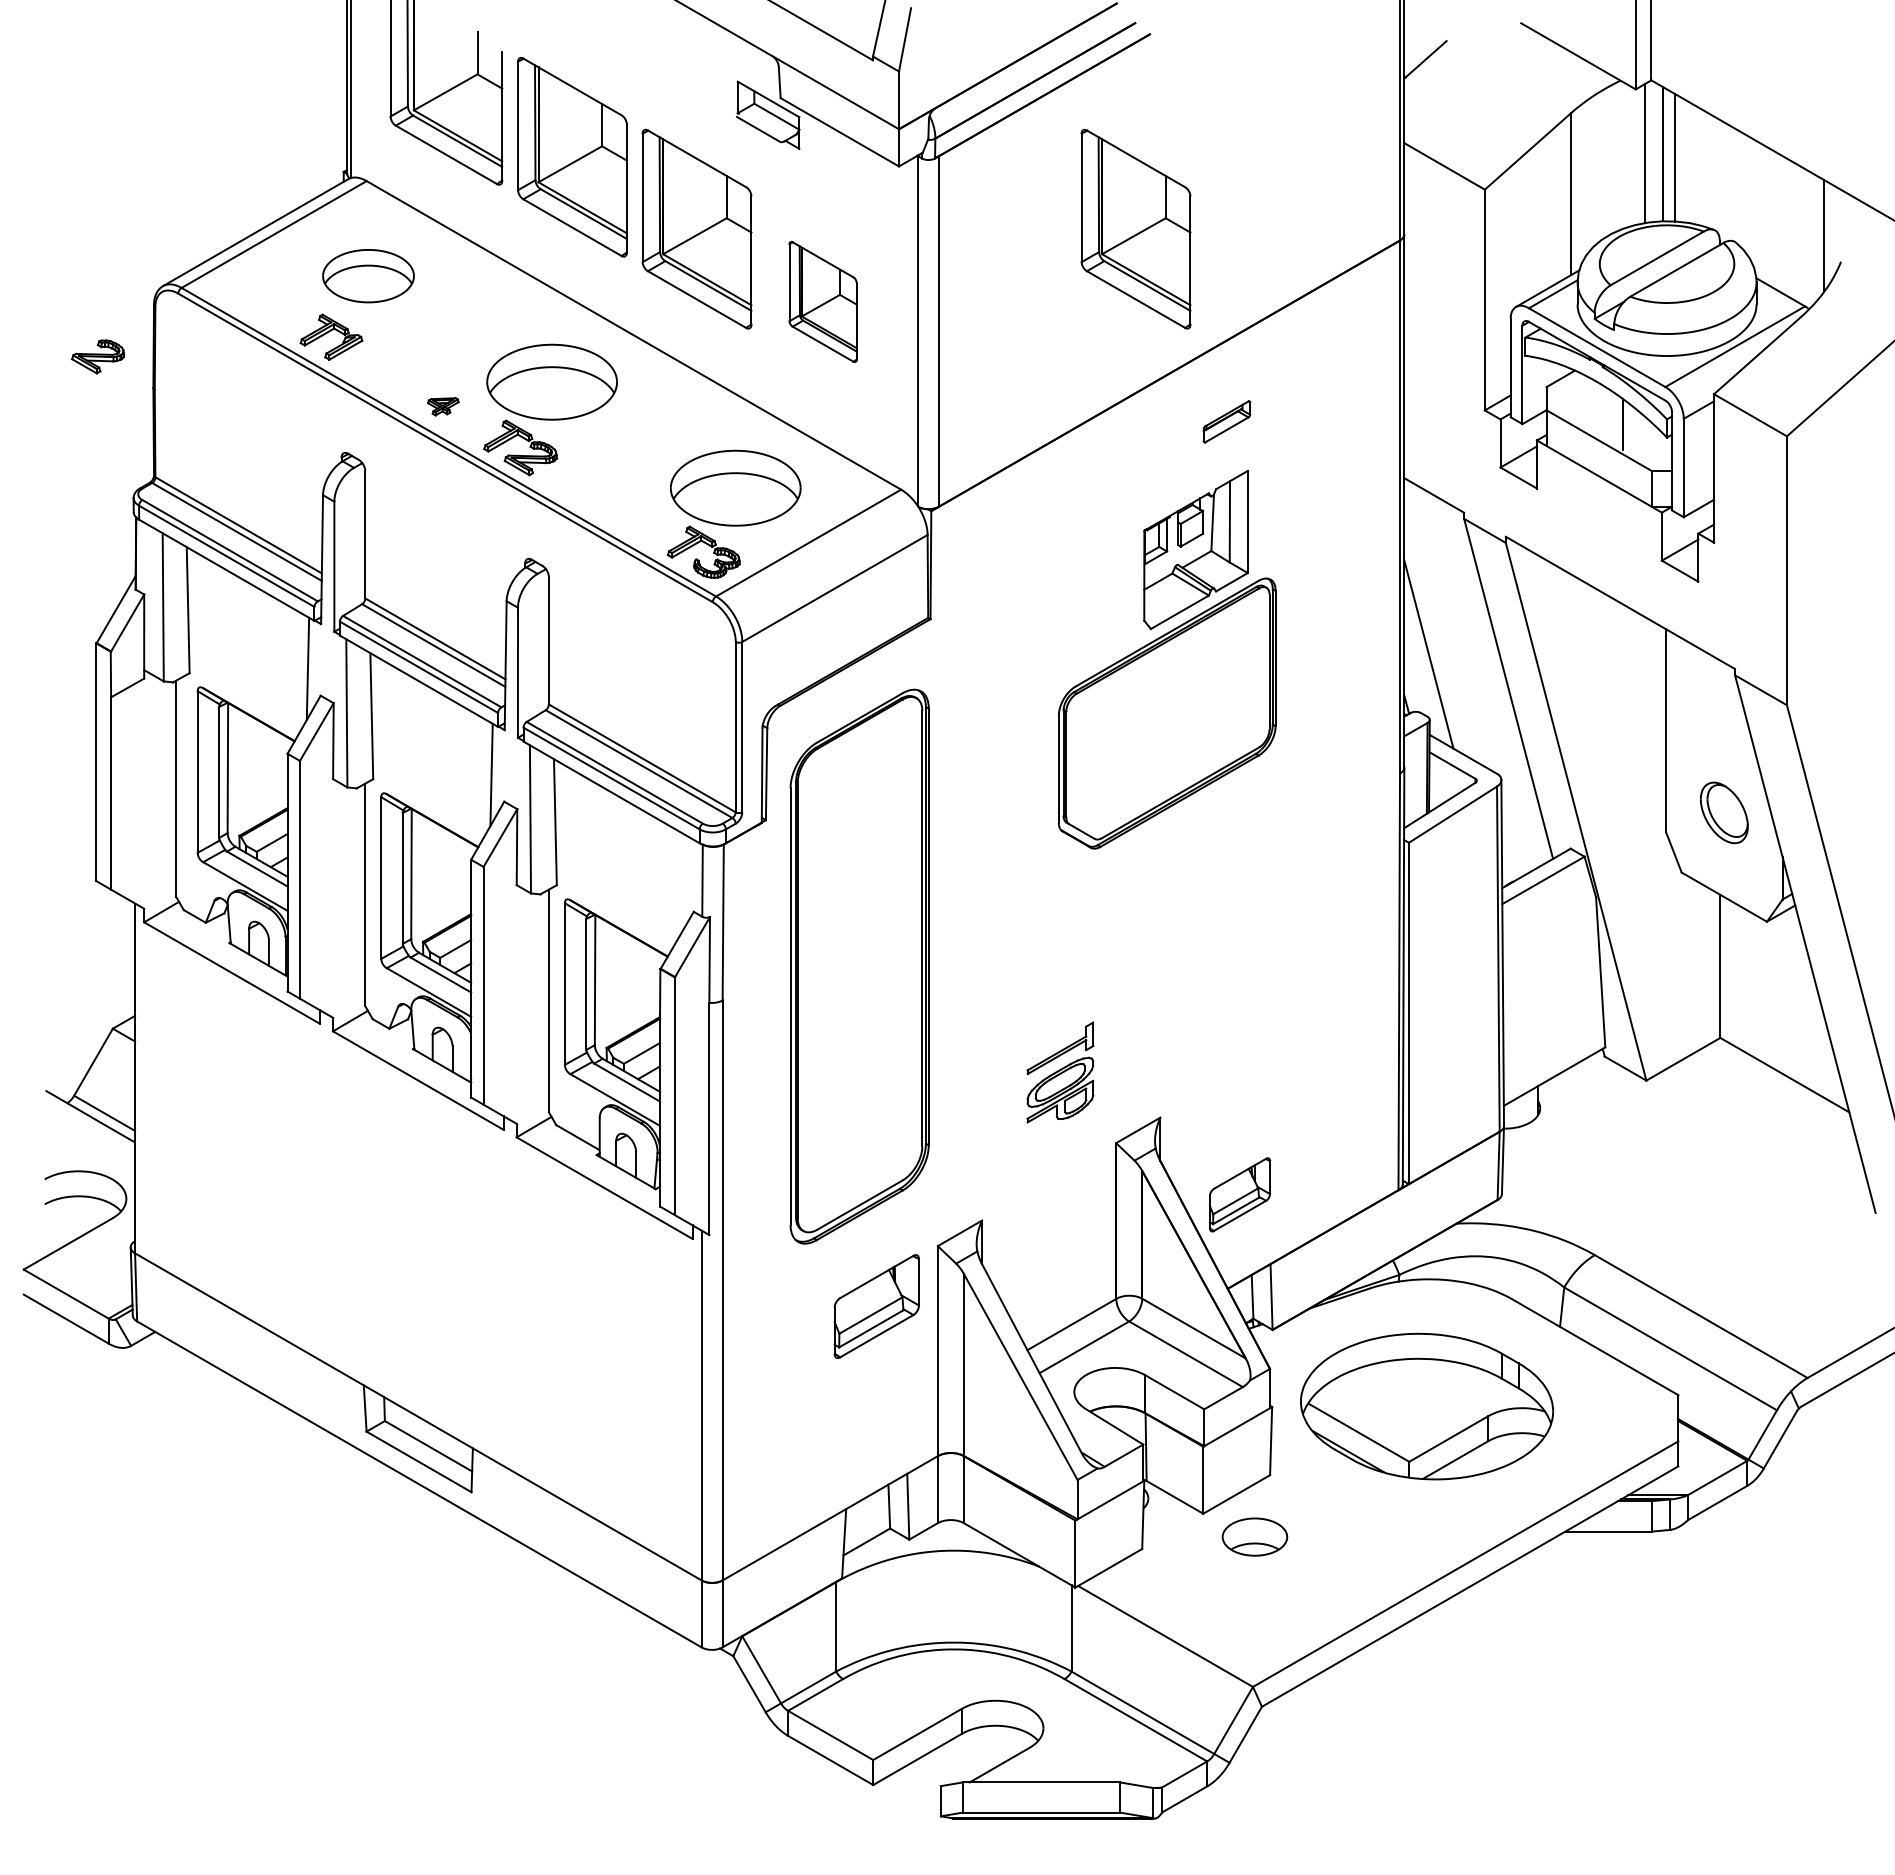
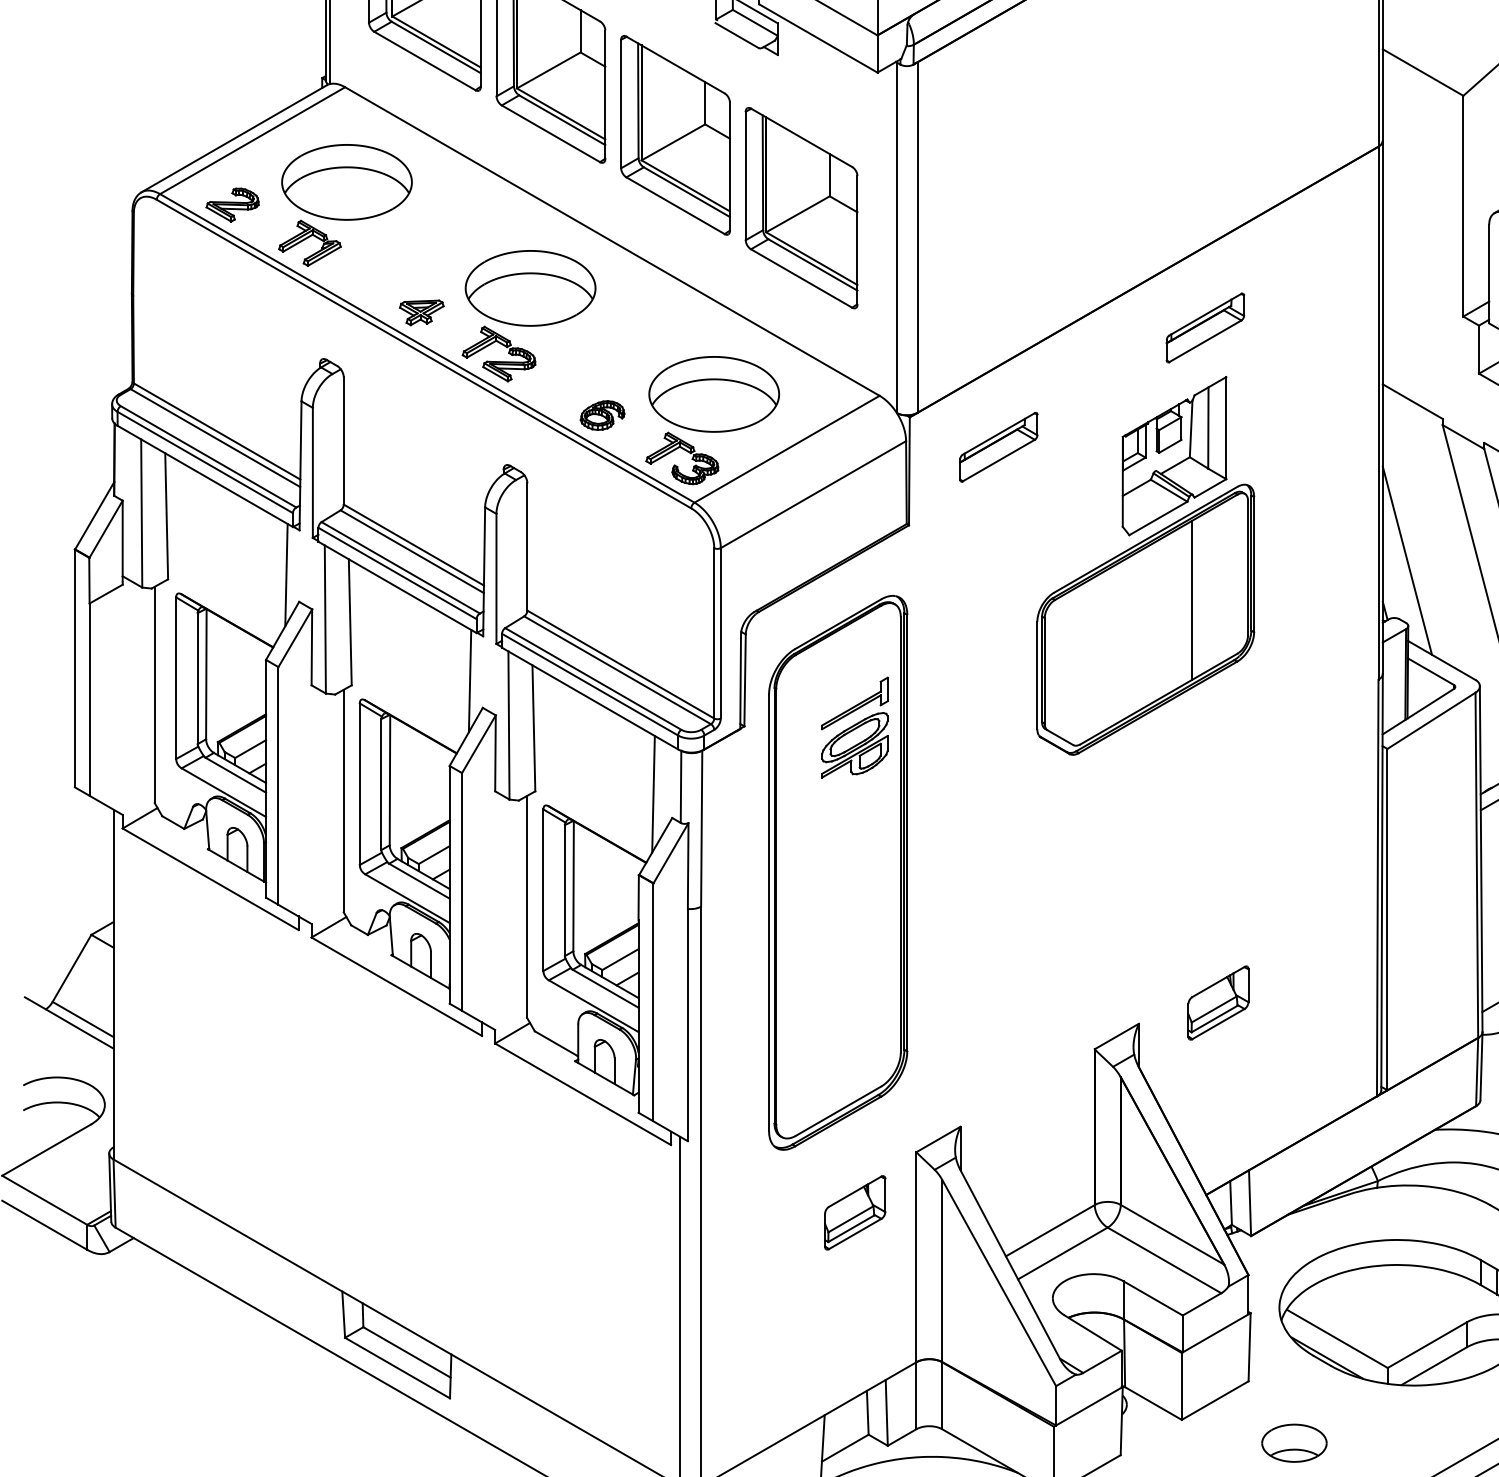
part: (1135, 228) -> (1113, 134), removed
part: (368, 275) -> (346, 181), size x1.43
part: (822, 301) -> (800, 207), size x1.67
part: (97, 356) -> (231, 204), moved
part: (443, 406) -> (421, 312), size x1.43
part: (1226, 421) -> (1204, 327), size x1.67
part: (623, 509) -> (601, 415), added
part: (1019, 540) -> (997, 446), added
line: (1213, 694) -> (1191, 600), added
line: (674, 887) -> (652, 793), added
part: (1060, 1072) -> (854, 727), moved
part: (1239, 1194) -> (1217, 1002), moved
part: (876, 1306) -> (854, 1212), size x0.71
part: (1254, 1536) -> (1293, 1442), moved

